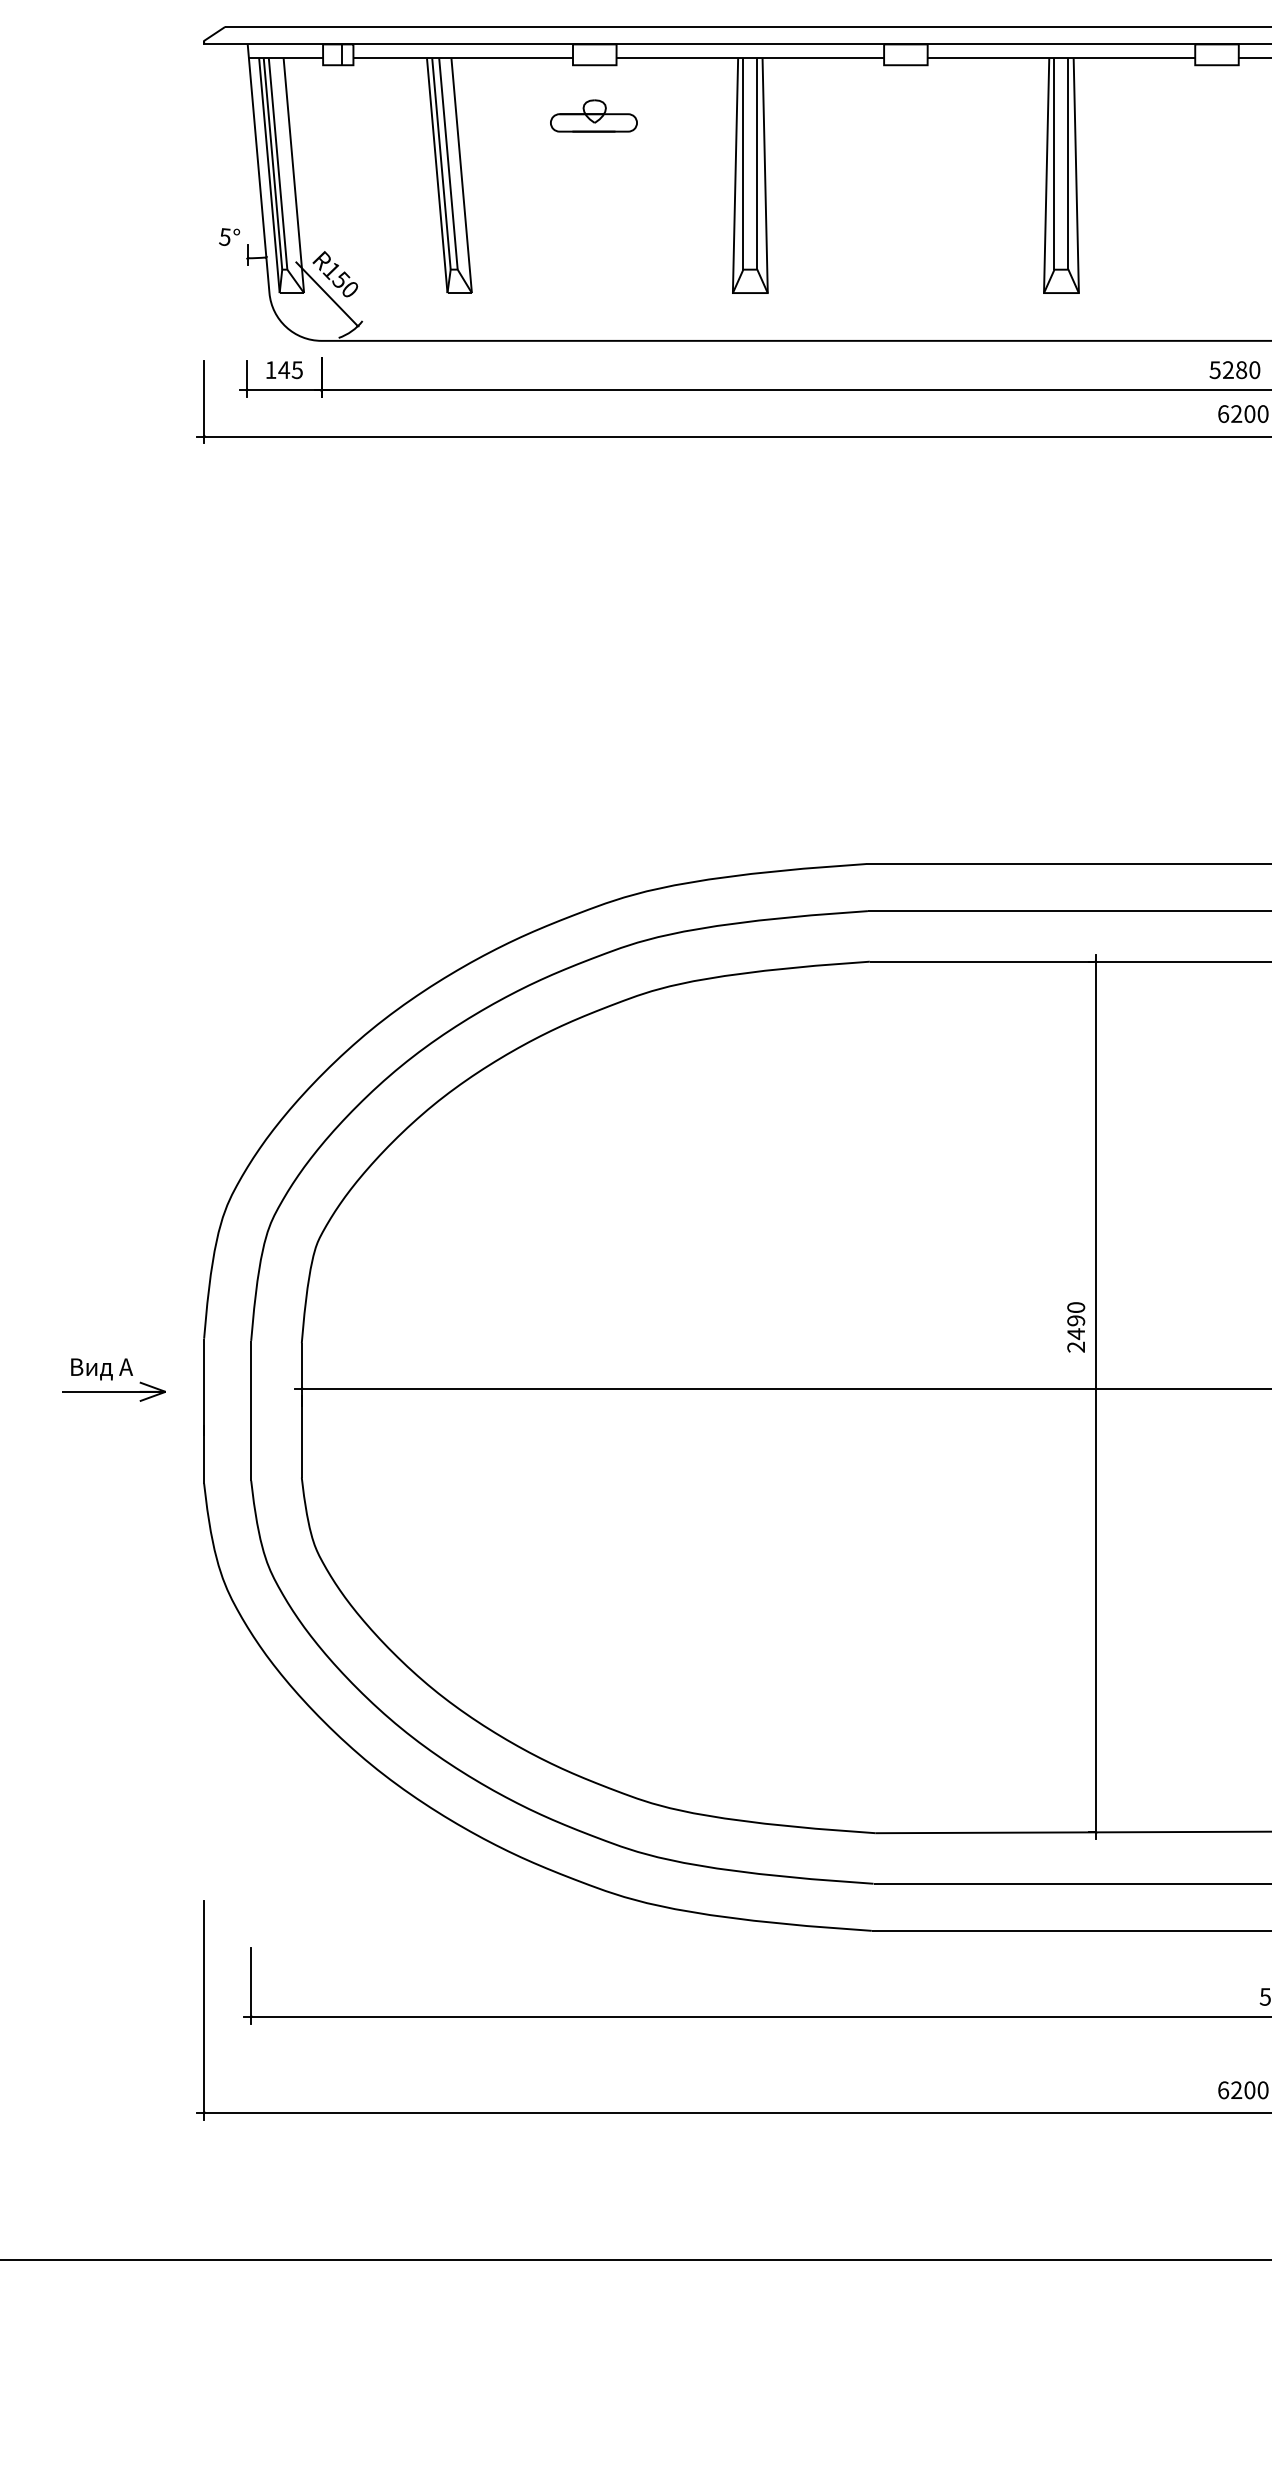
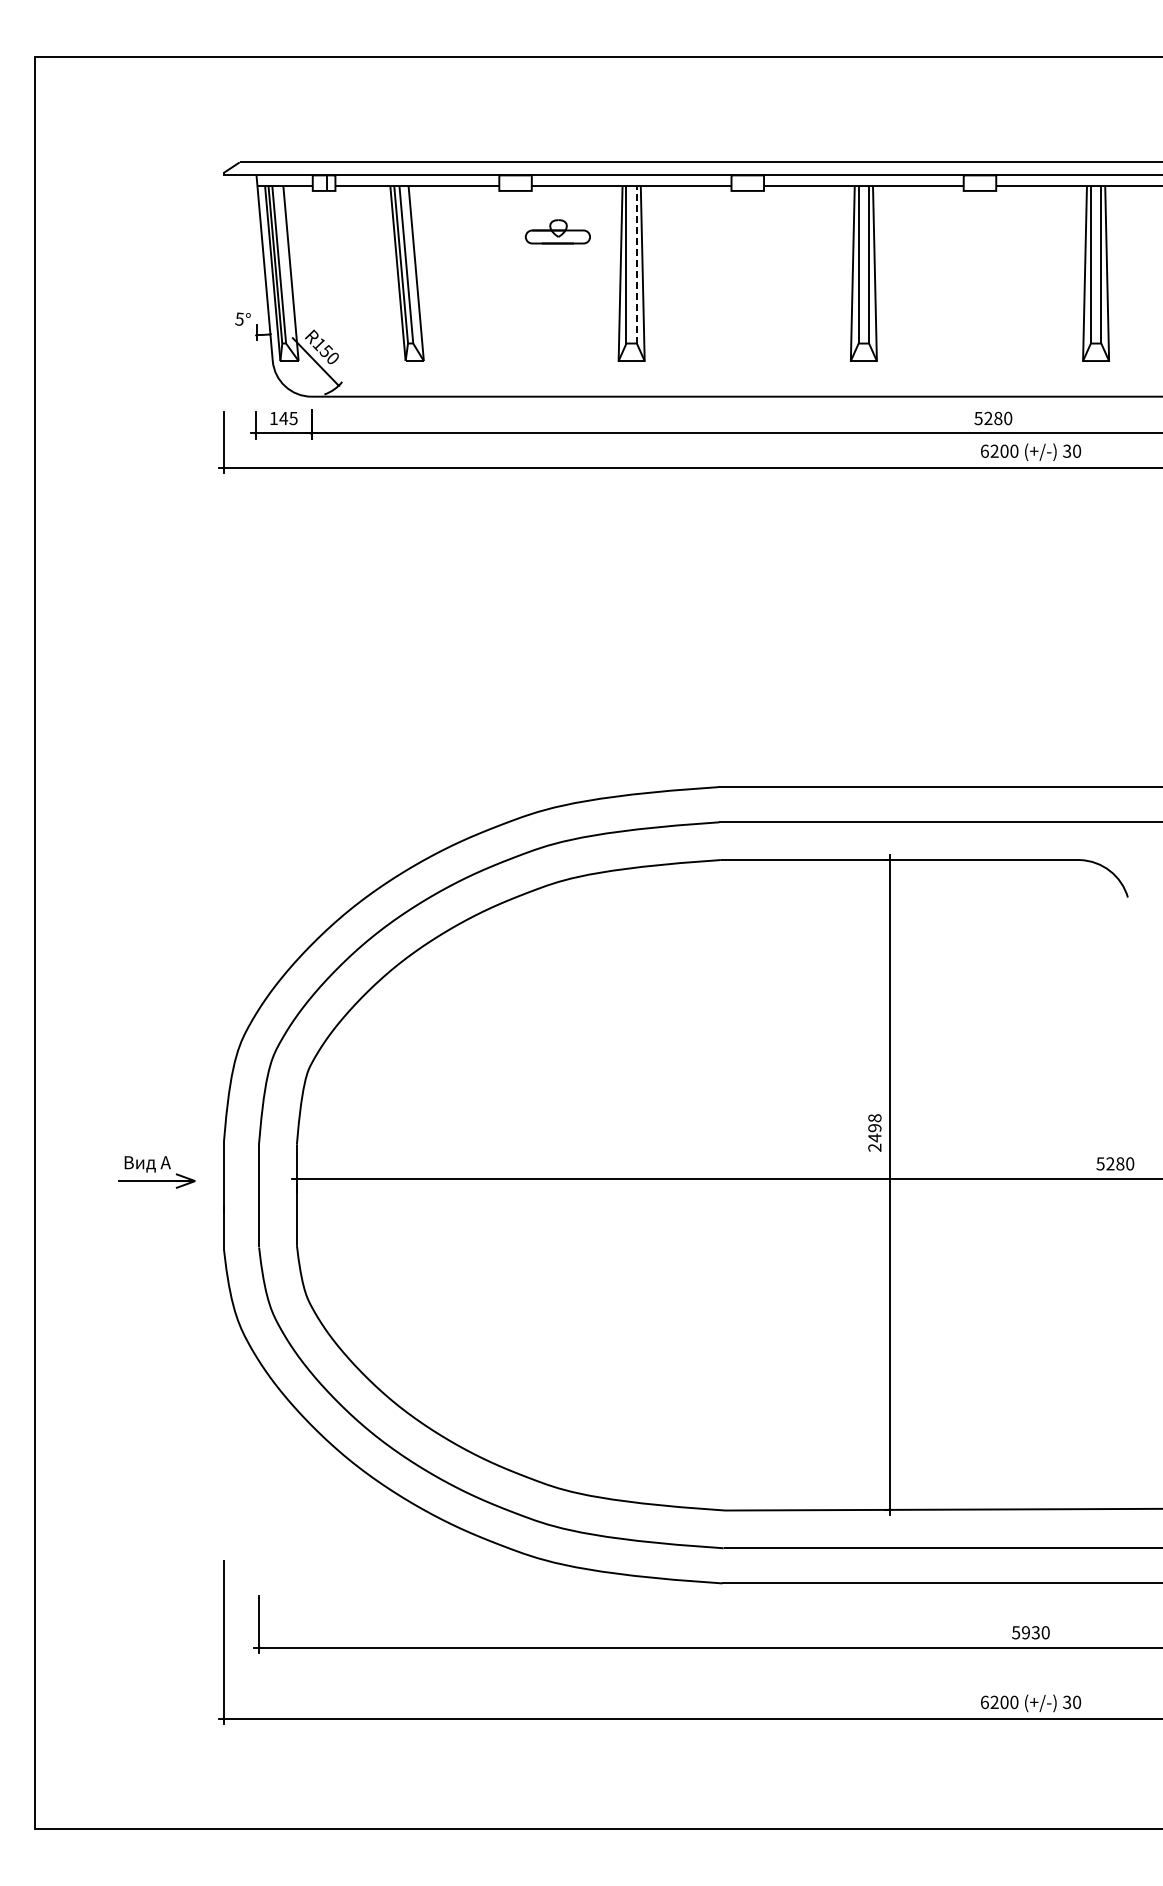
part: (593, 115) -> (557, 231), moved
line: (756, 163) -> (636, 264), solid -> dashed
text: (1075, 1307) -> (874, 1118), 2490 -> 2498

